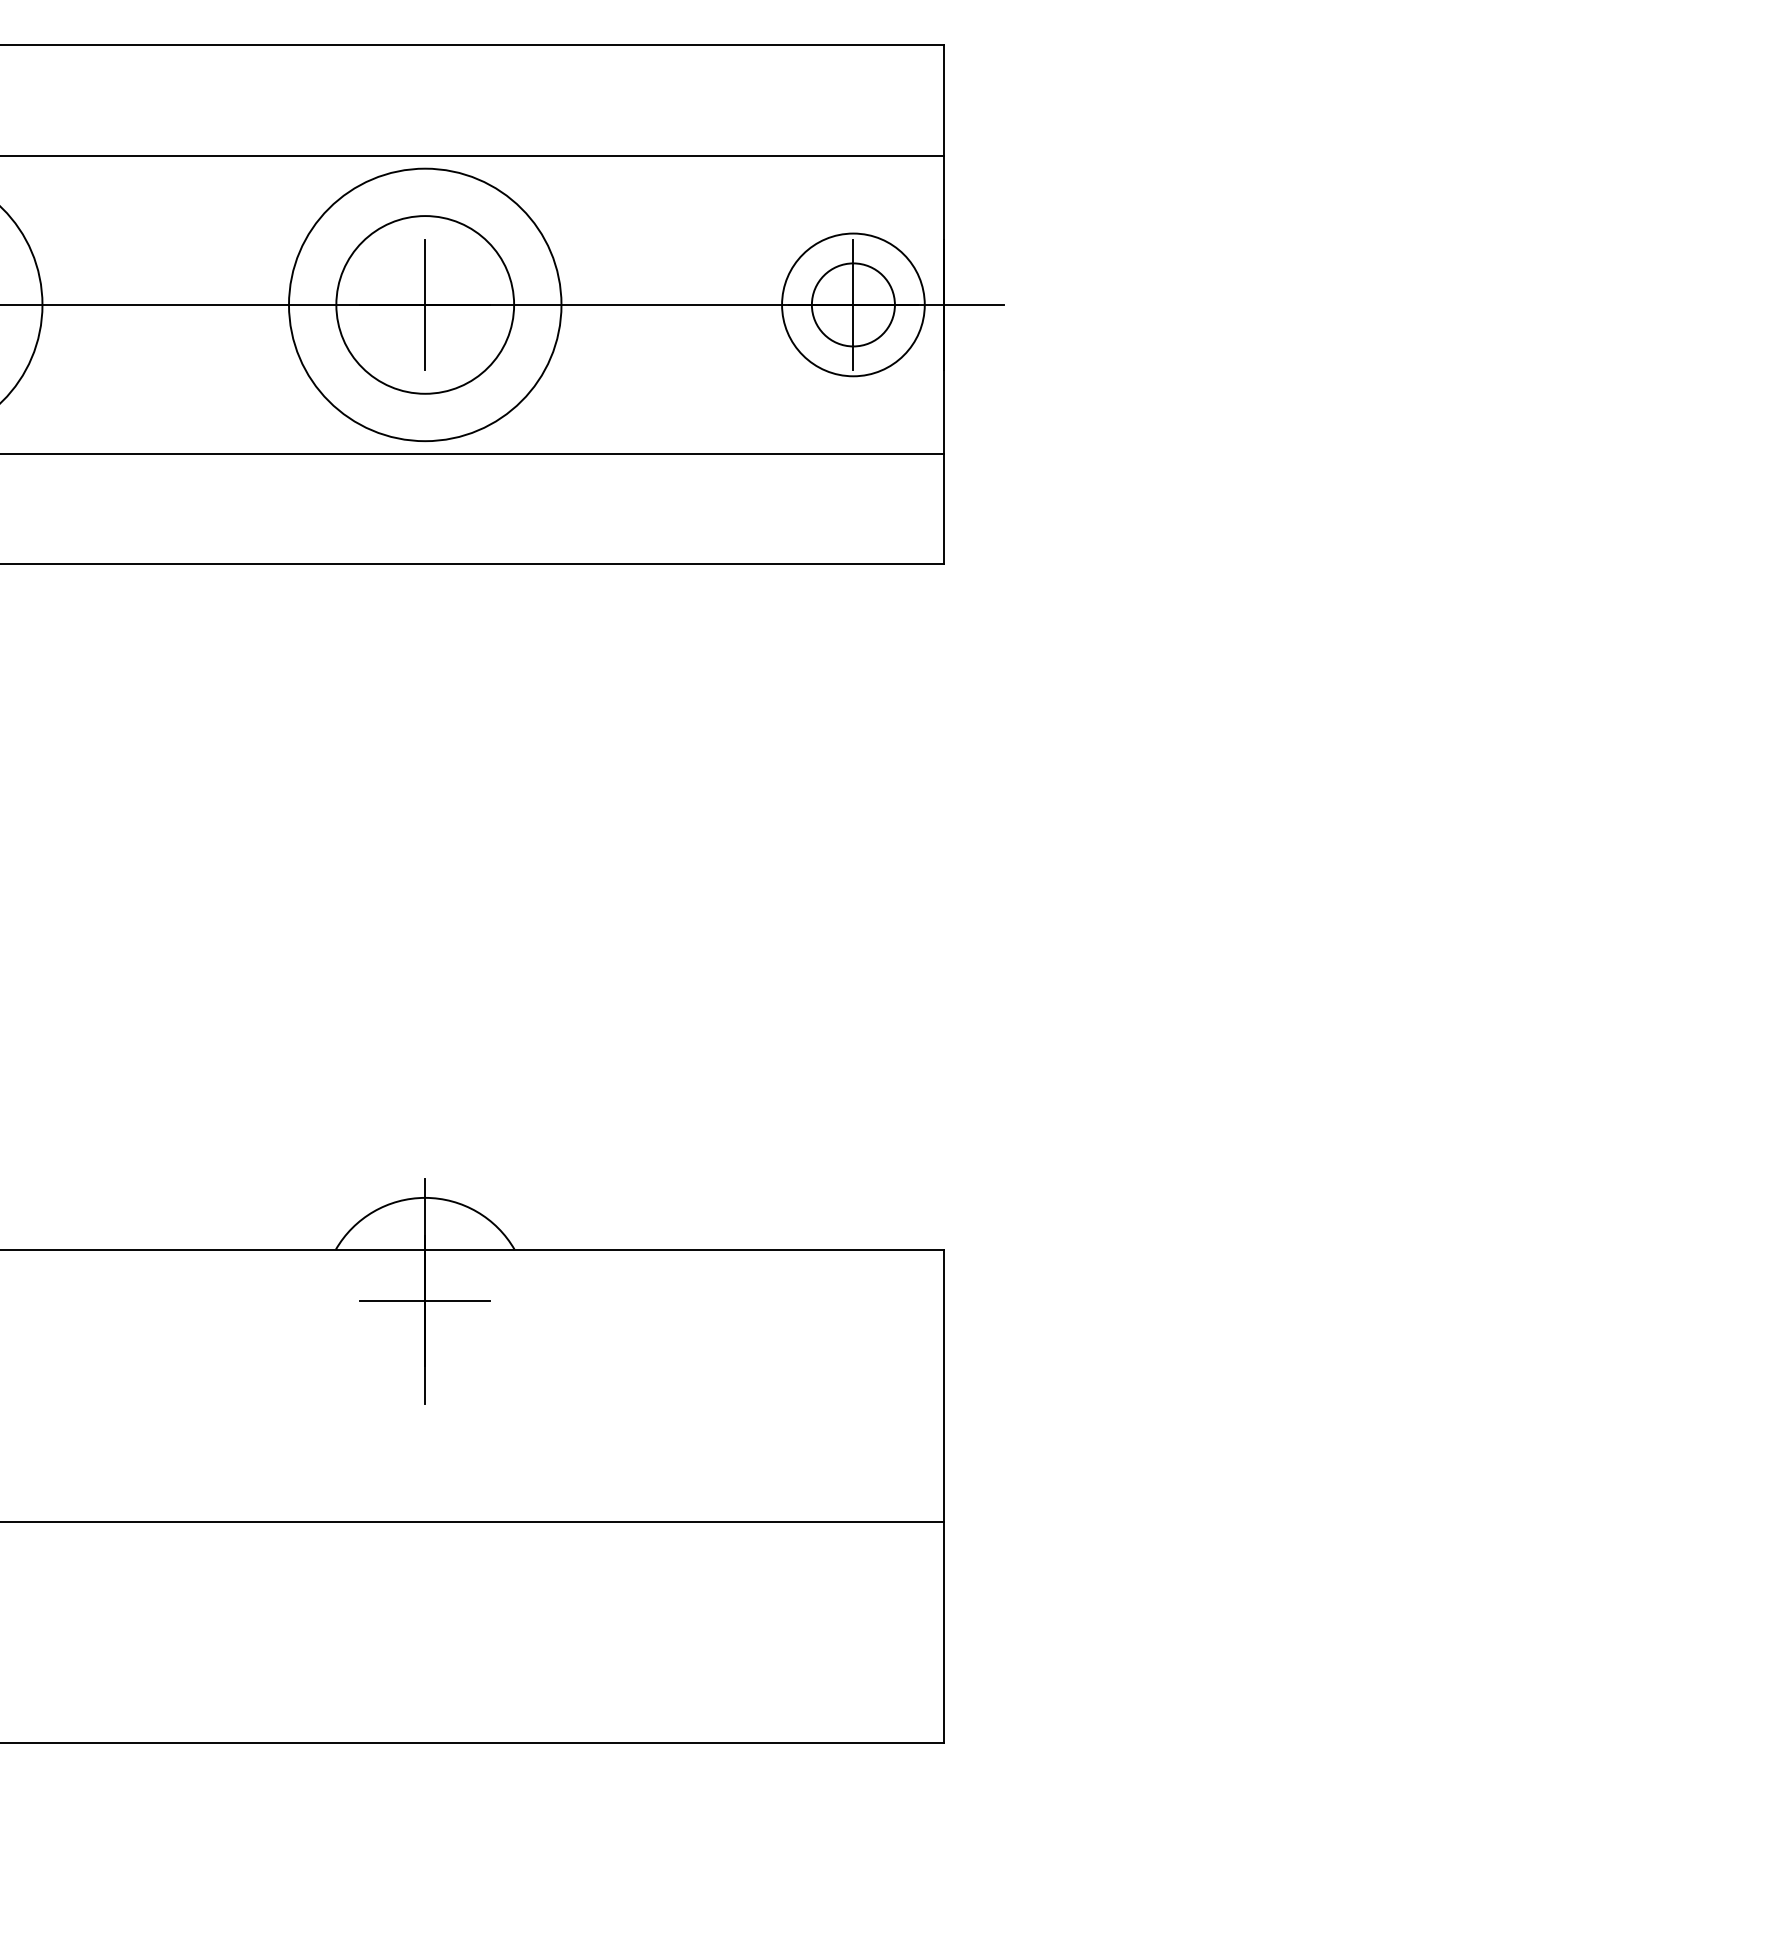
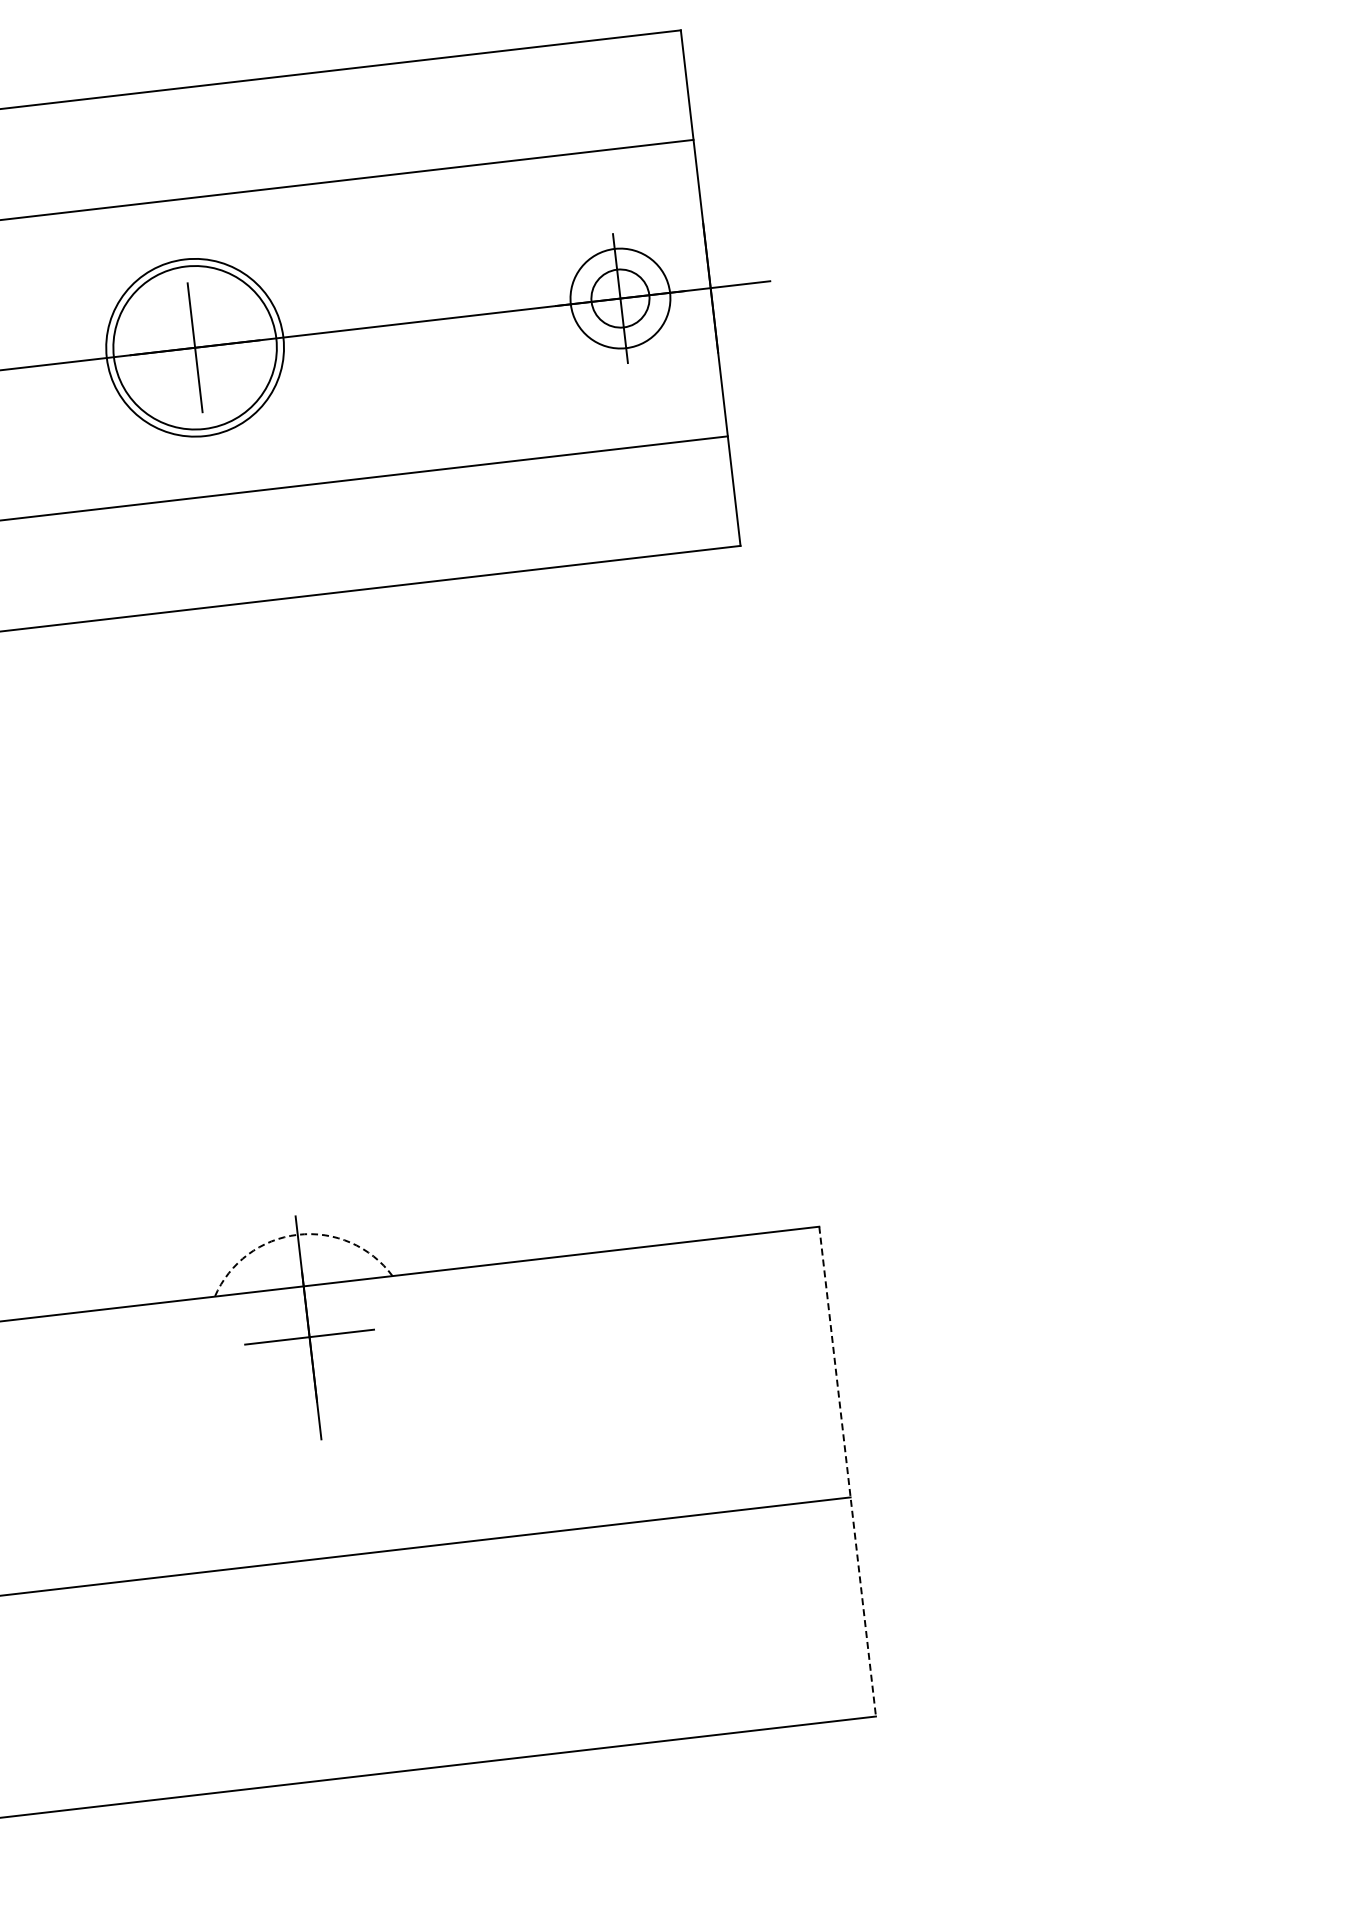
circle: (425, 304) -> (195, 347), size x0.6
circle: (852, 304) -> (619, 298), size x0.7
circle: (853, 304) -> (620, 298), size x0.7
arc: (425, 1197) -> (297, 1234), solid -> dashed
line: (944, 1496) -> (847, 1471), solid -> dashed

